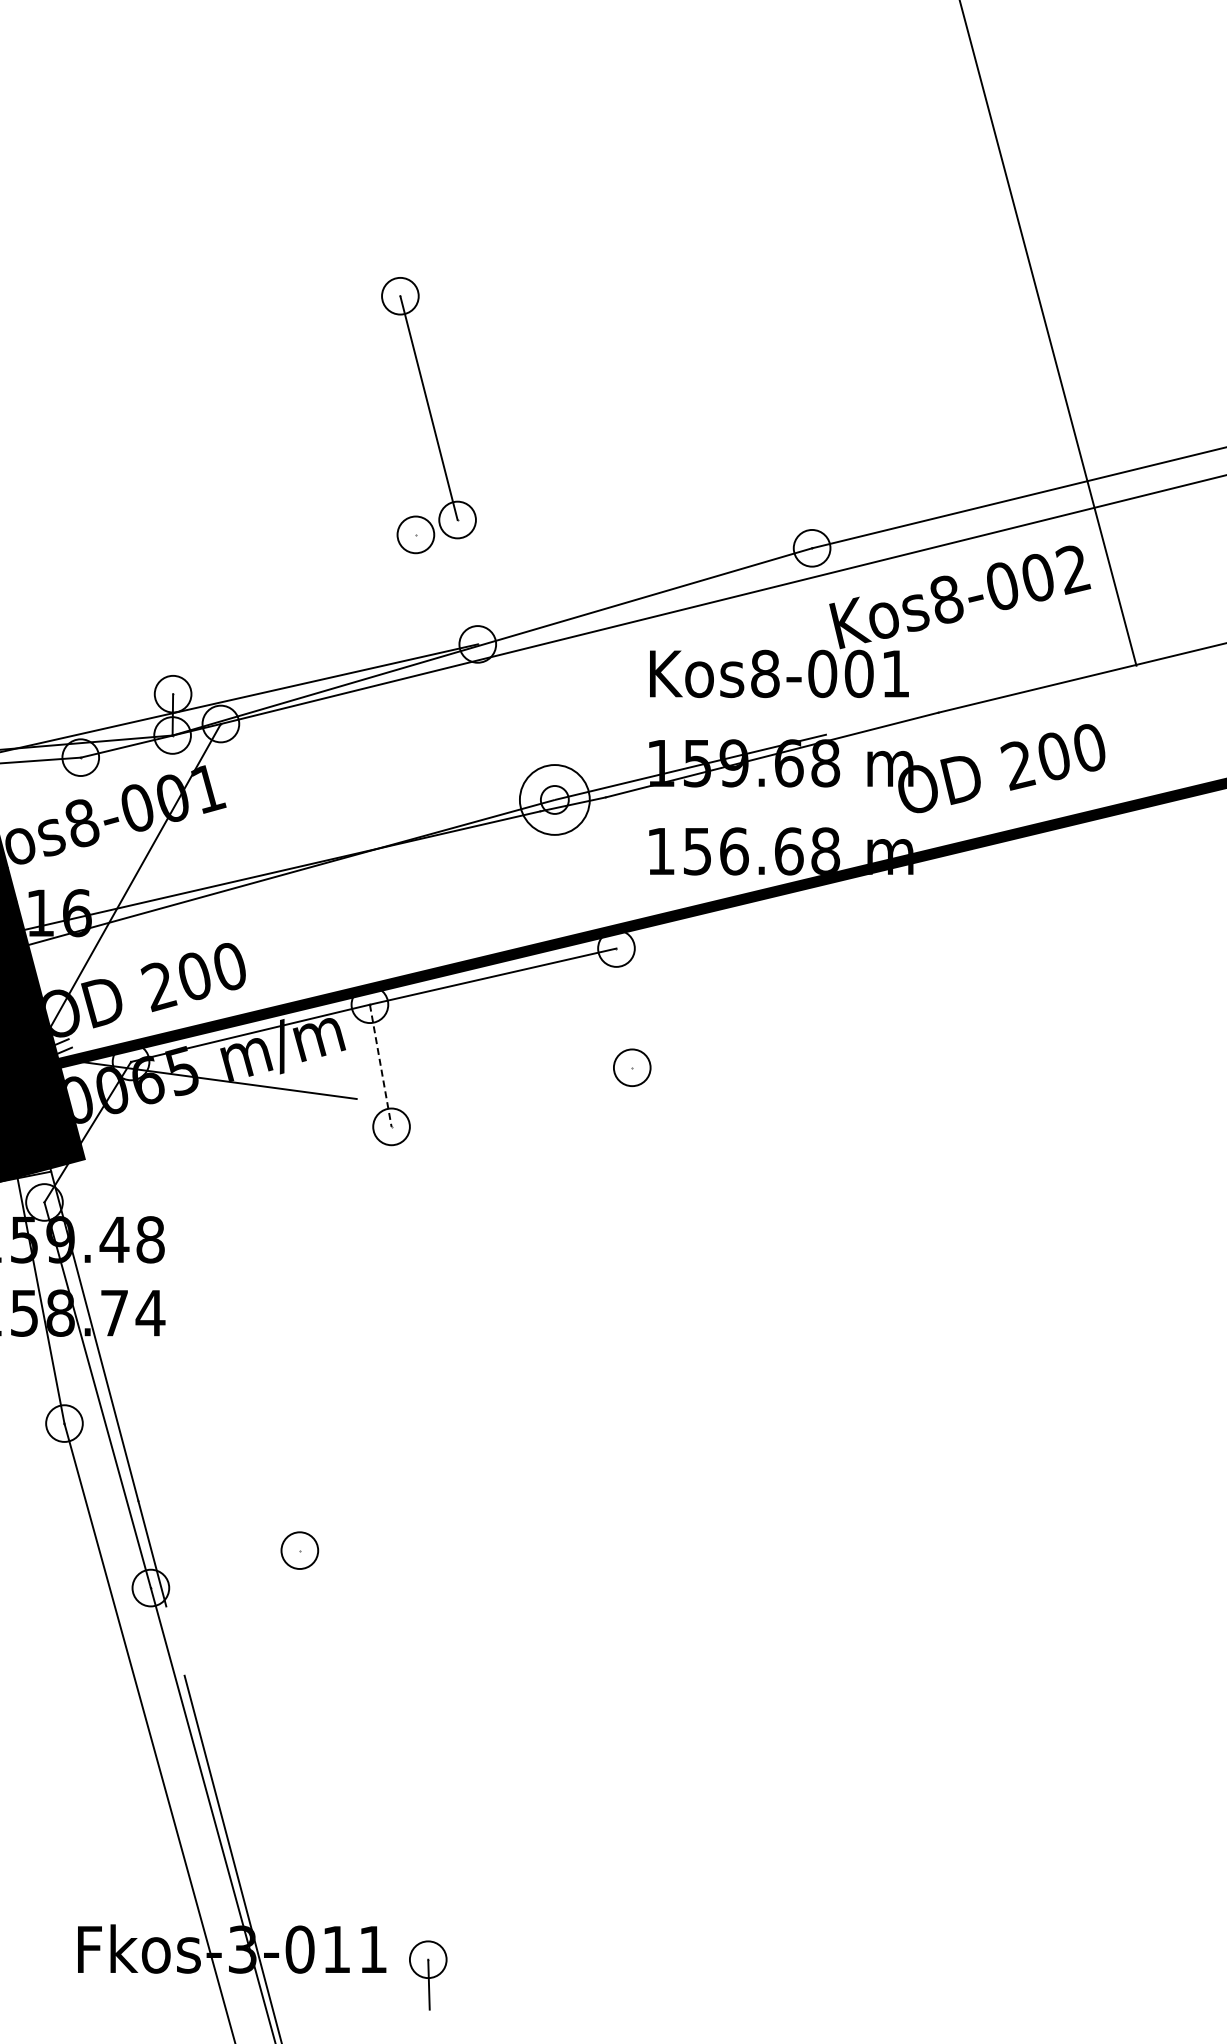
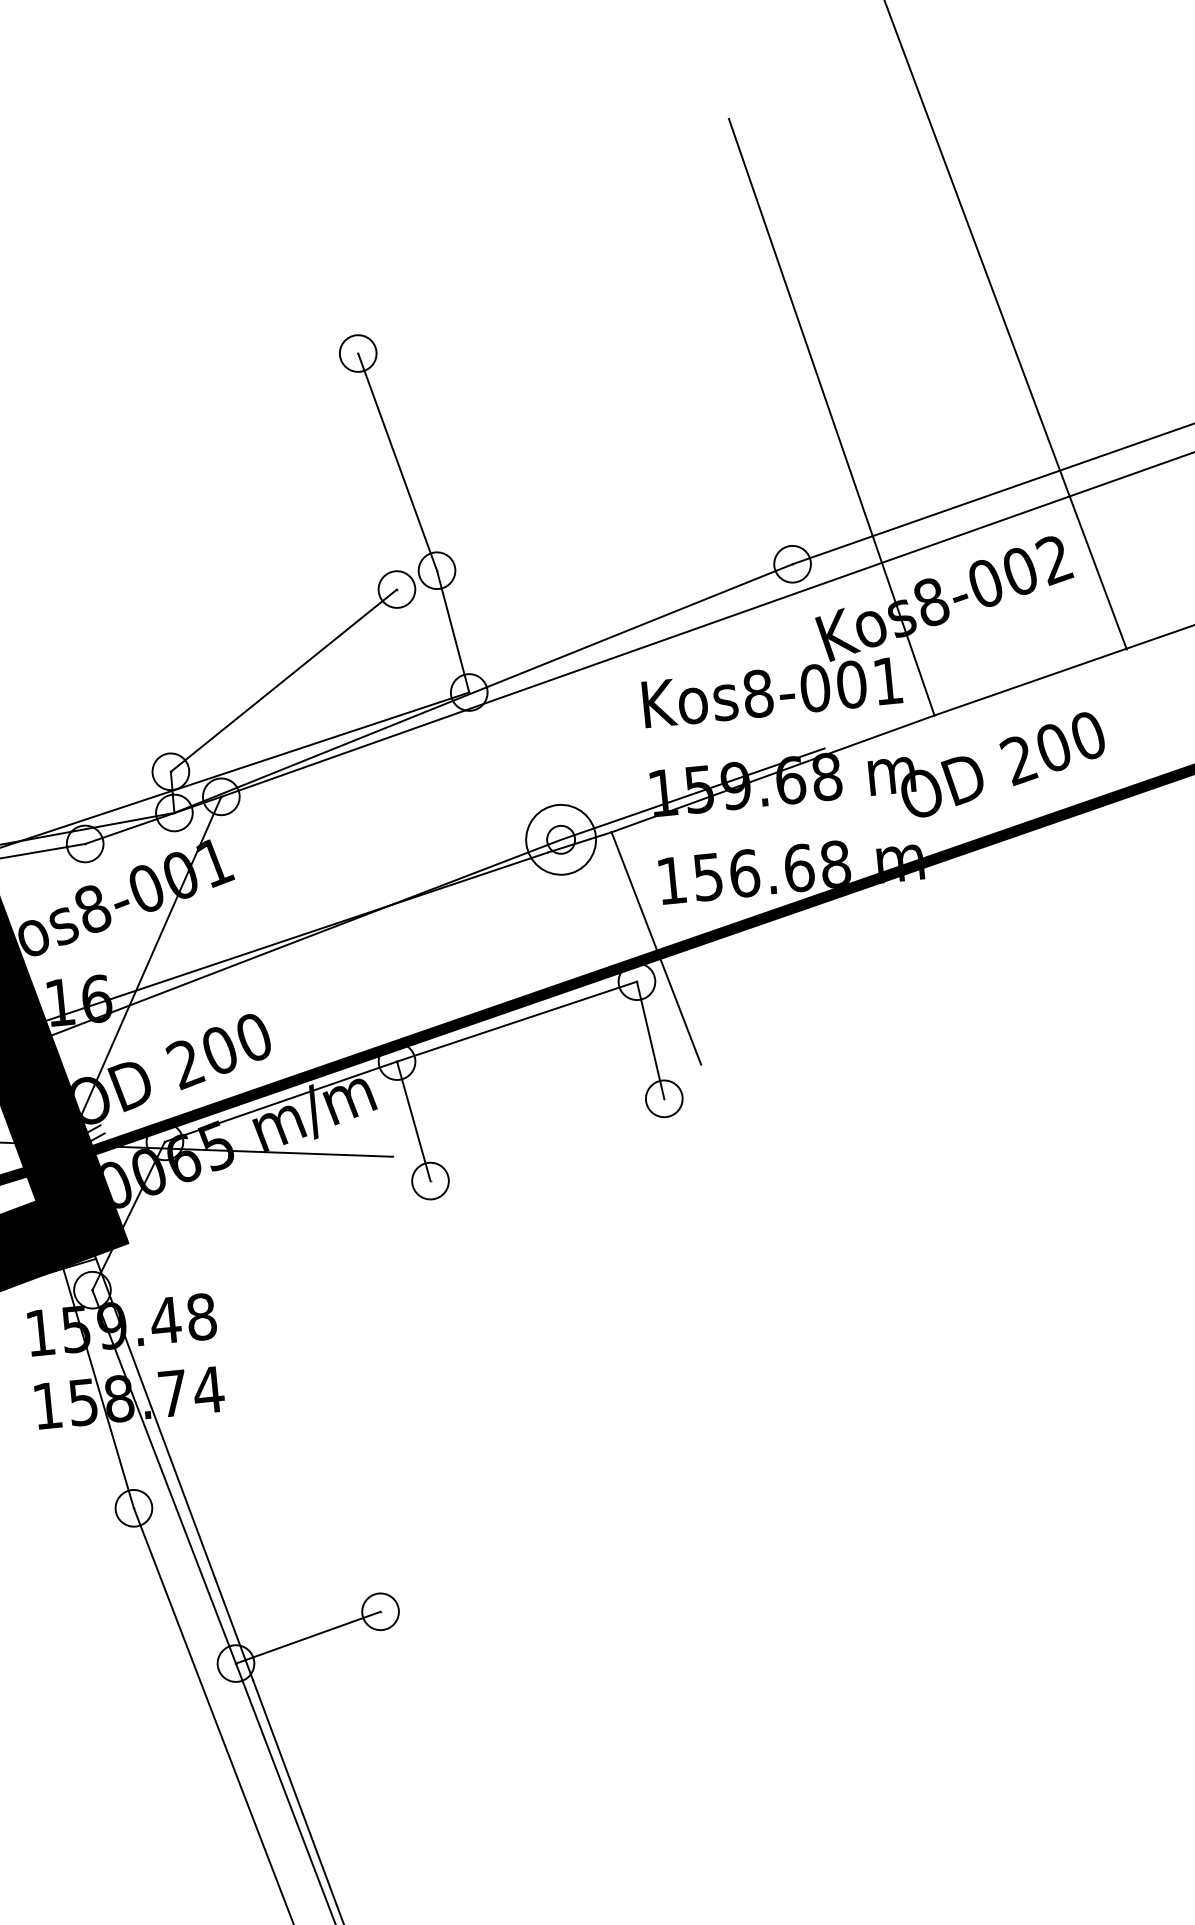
line: (865, 405) -> (831, 416), added
line: (467, 582) -> (452, 631), added
line: (294, 614) -> (283, 680), added
line: (638, 917) -> (655, 948), added
line: (624, 1007) -> (650, 1039), added
line: (380, 1066) -> (413, 1122), dashed -> solid
line: (224, 1569) -> (307, 1637), added
line: (175, 1640) -> (265, 1713), added

